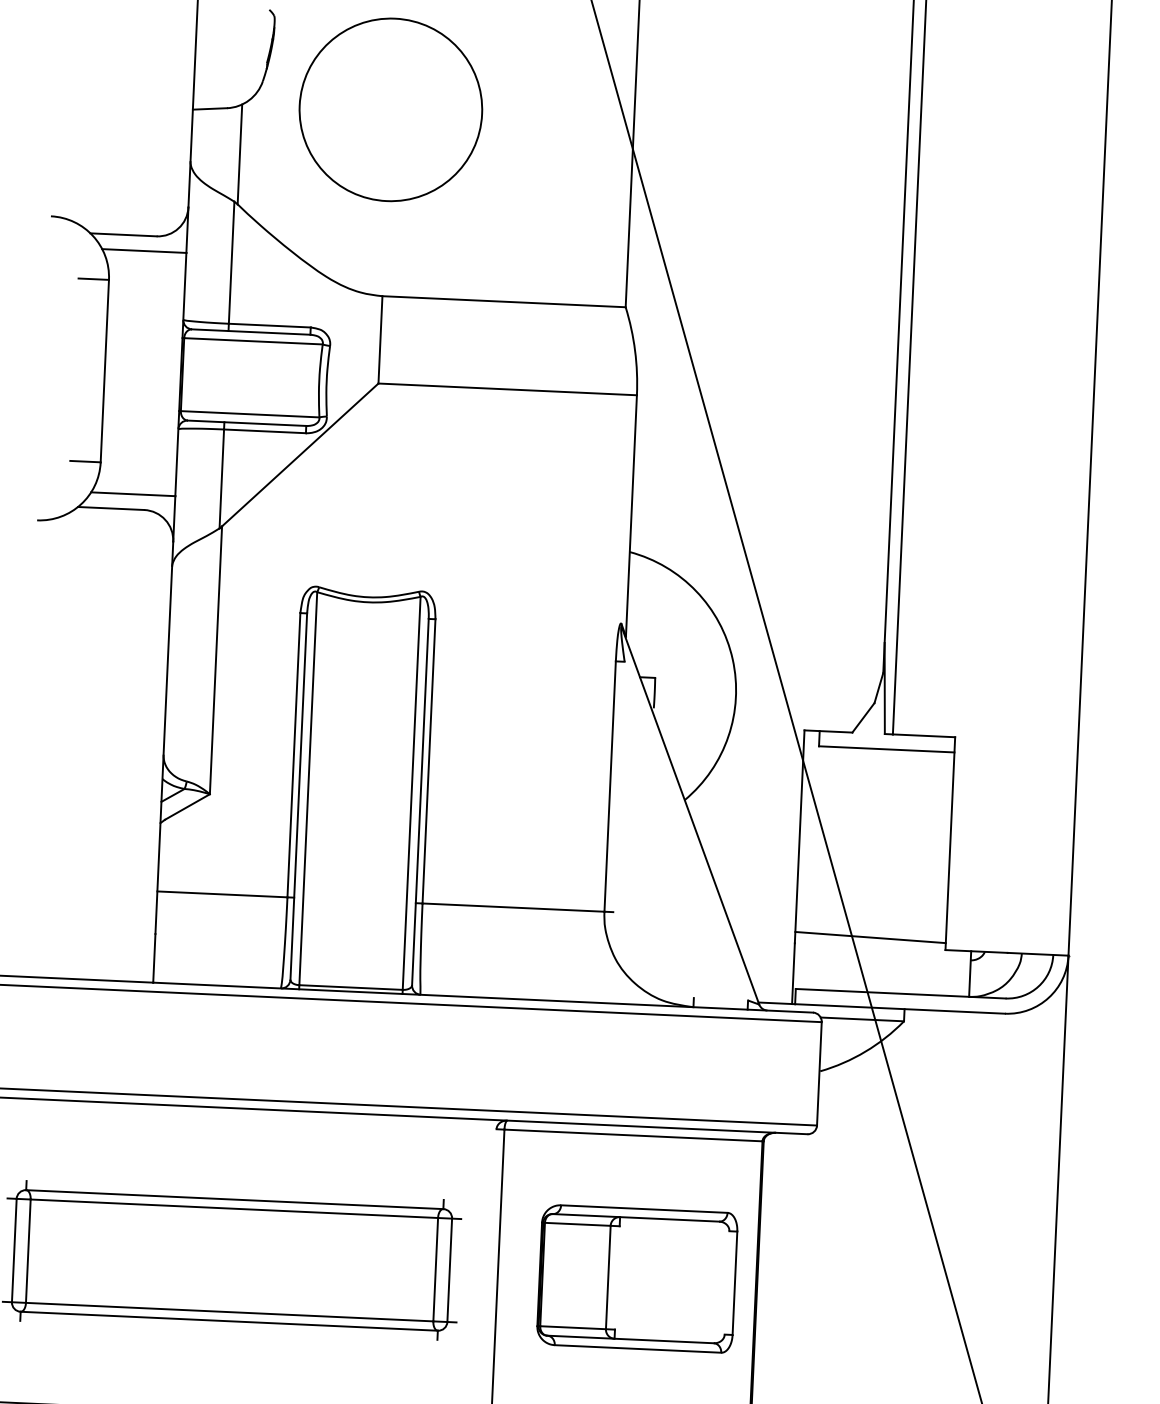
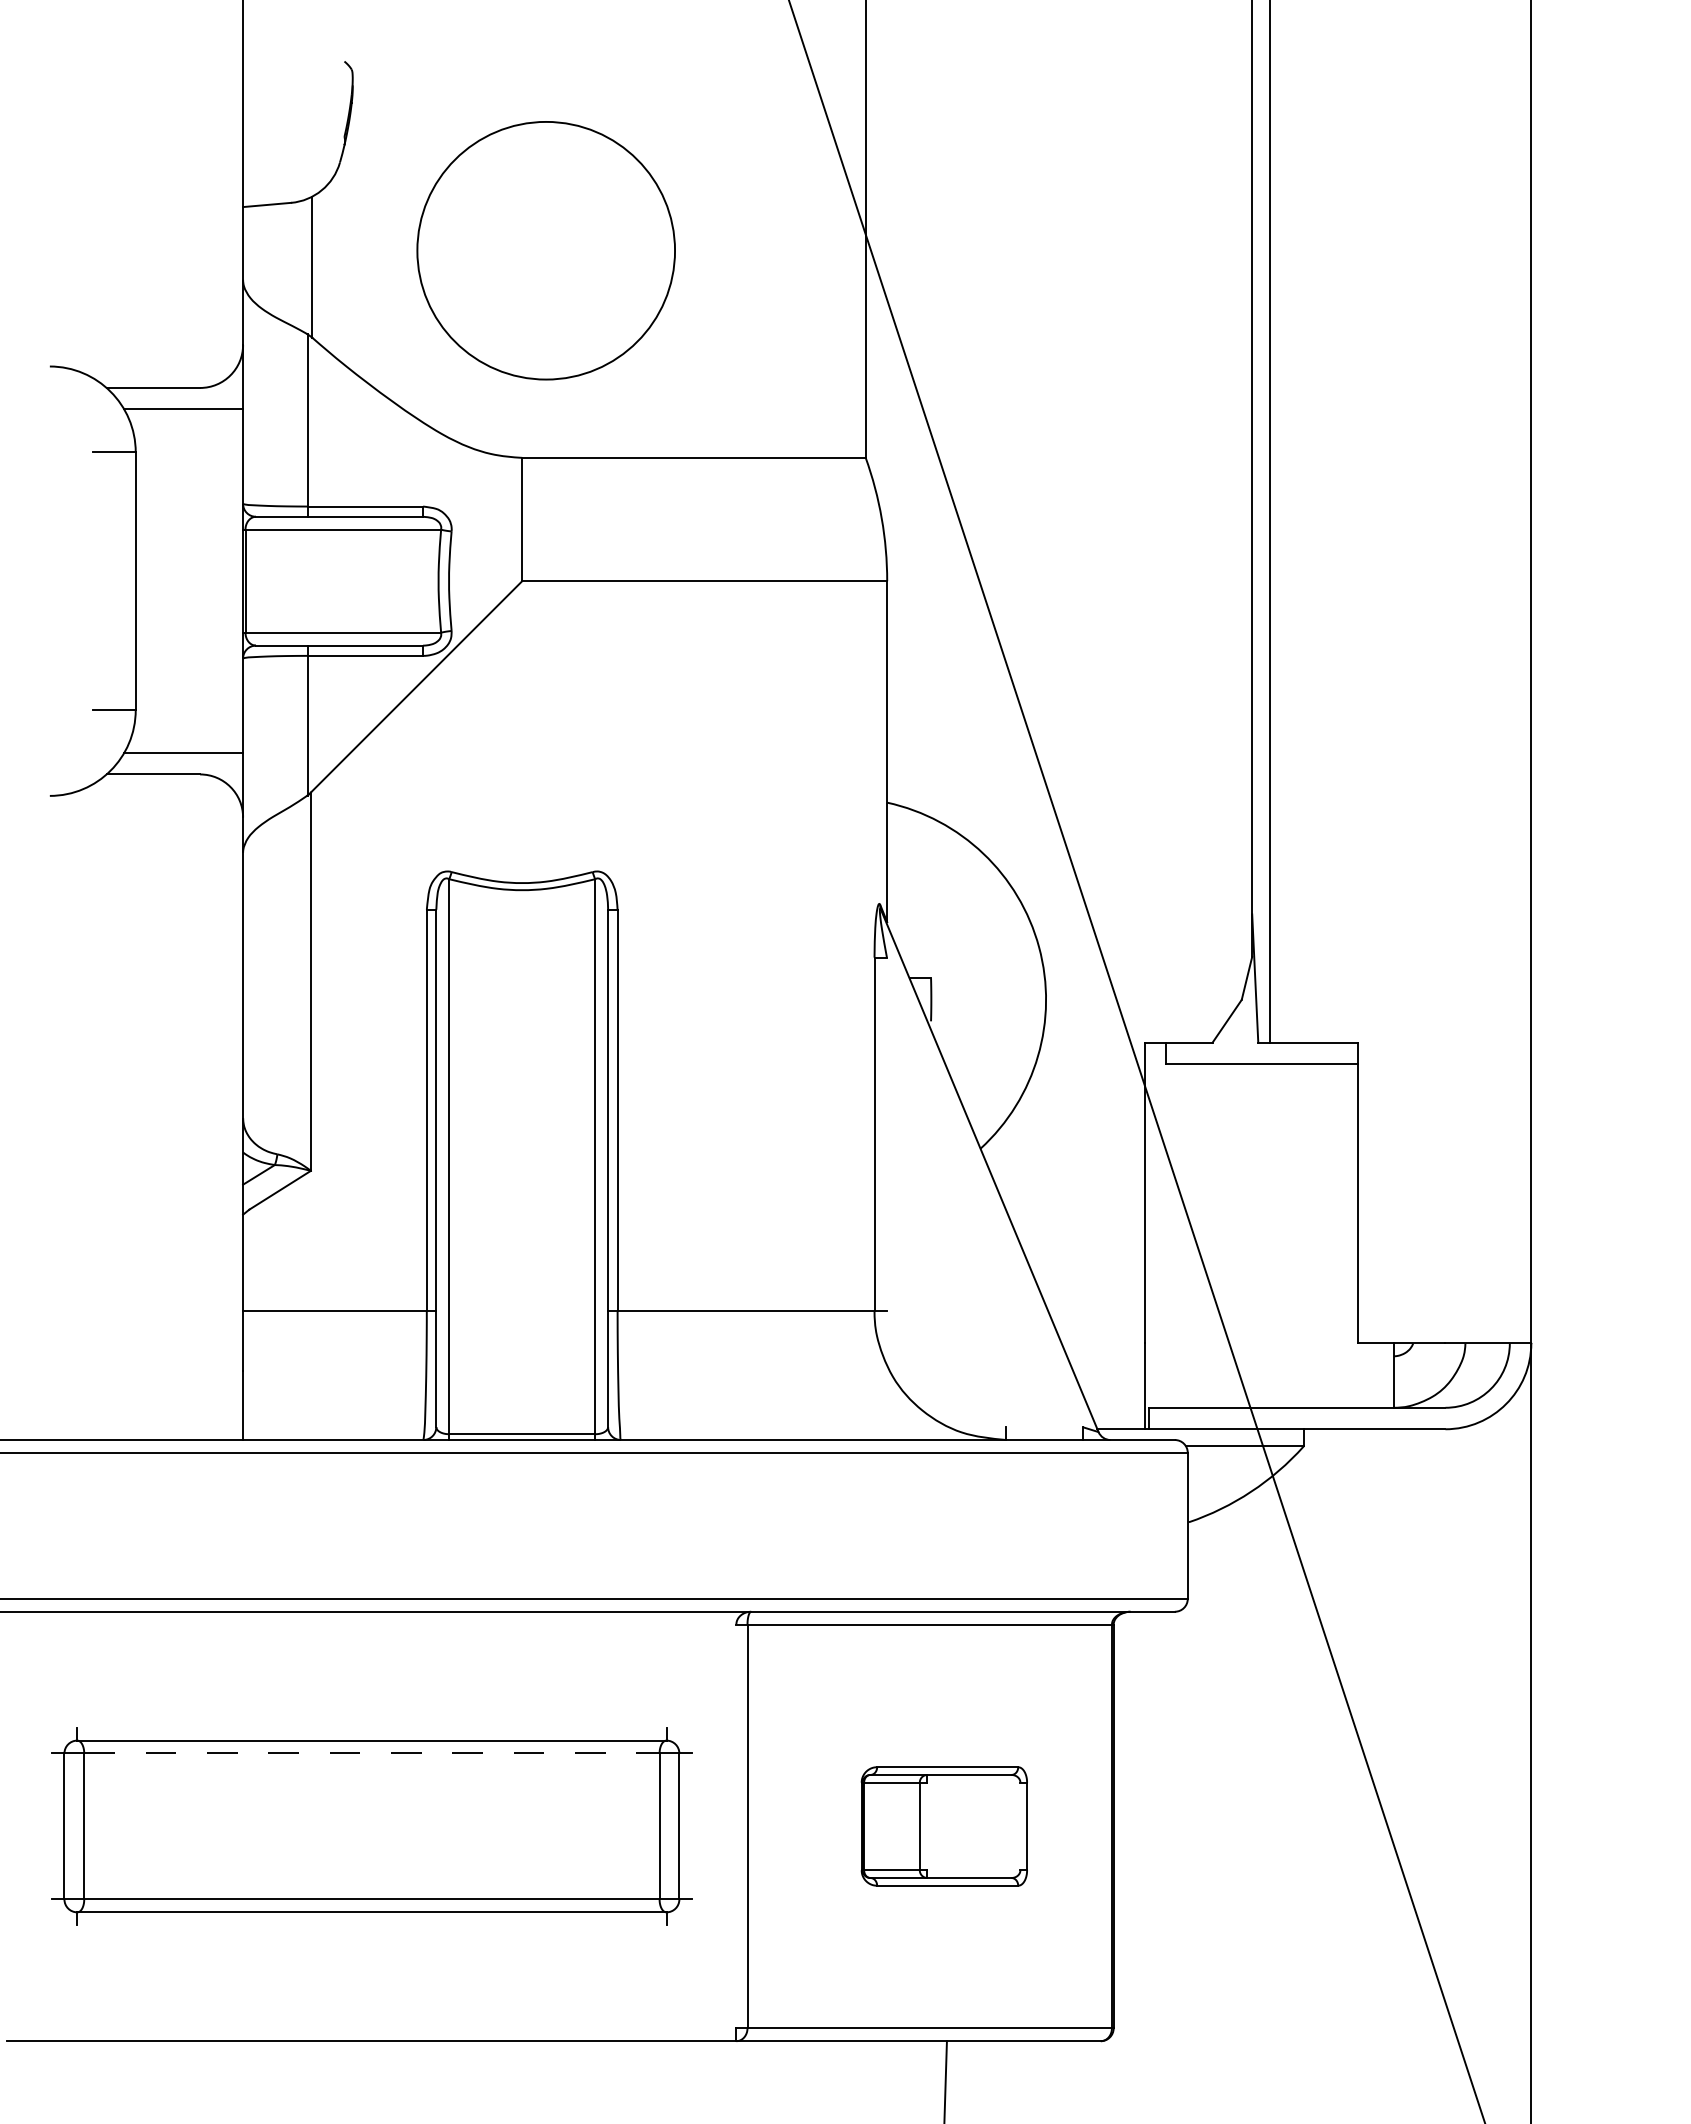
circle: (390, 109) -> (545, 250), moved
line: (870, 937) -> (1250, 1330), removed
line: (234, 1208) -> (371, 1753), solid -> dashed
part: (637, 1278) -> (944, 1826), size x0.6

